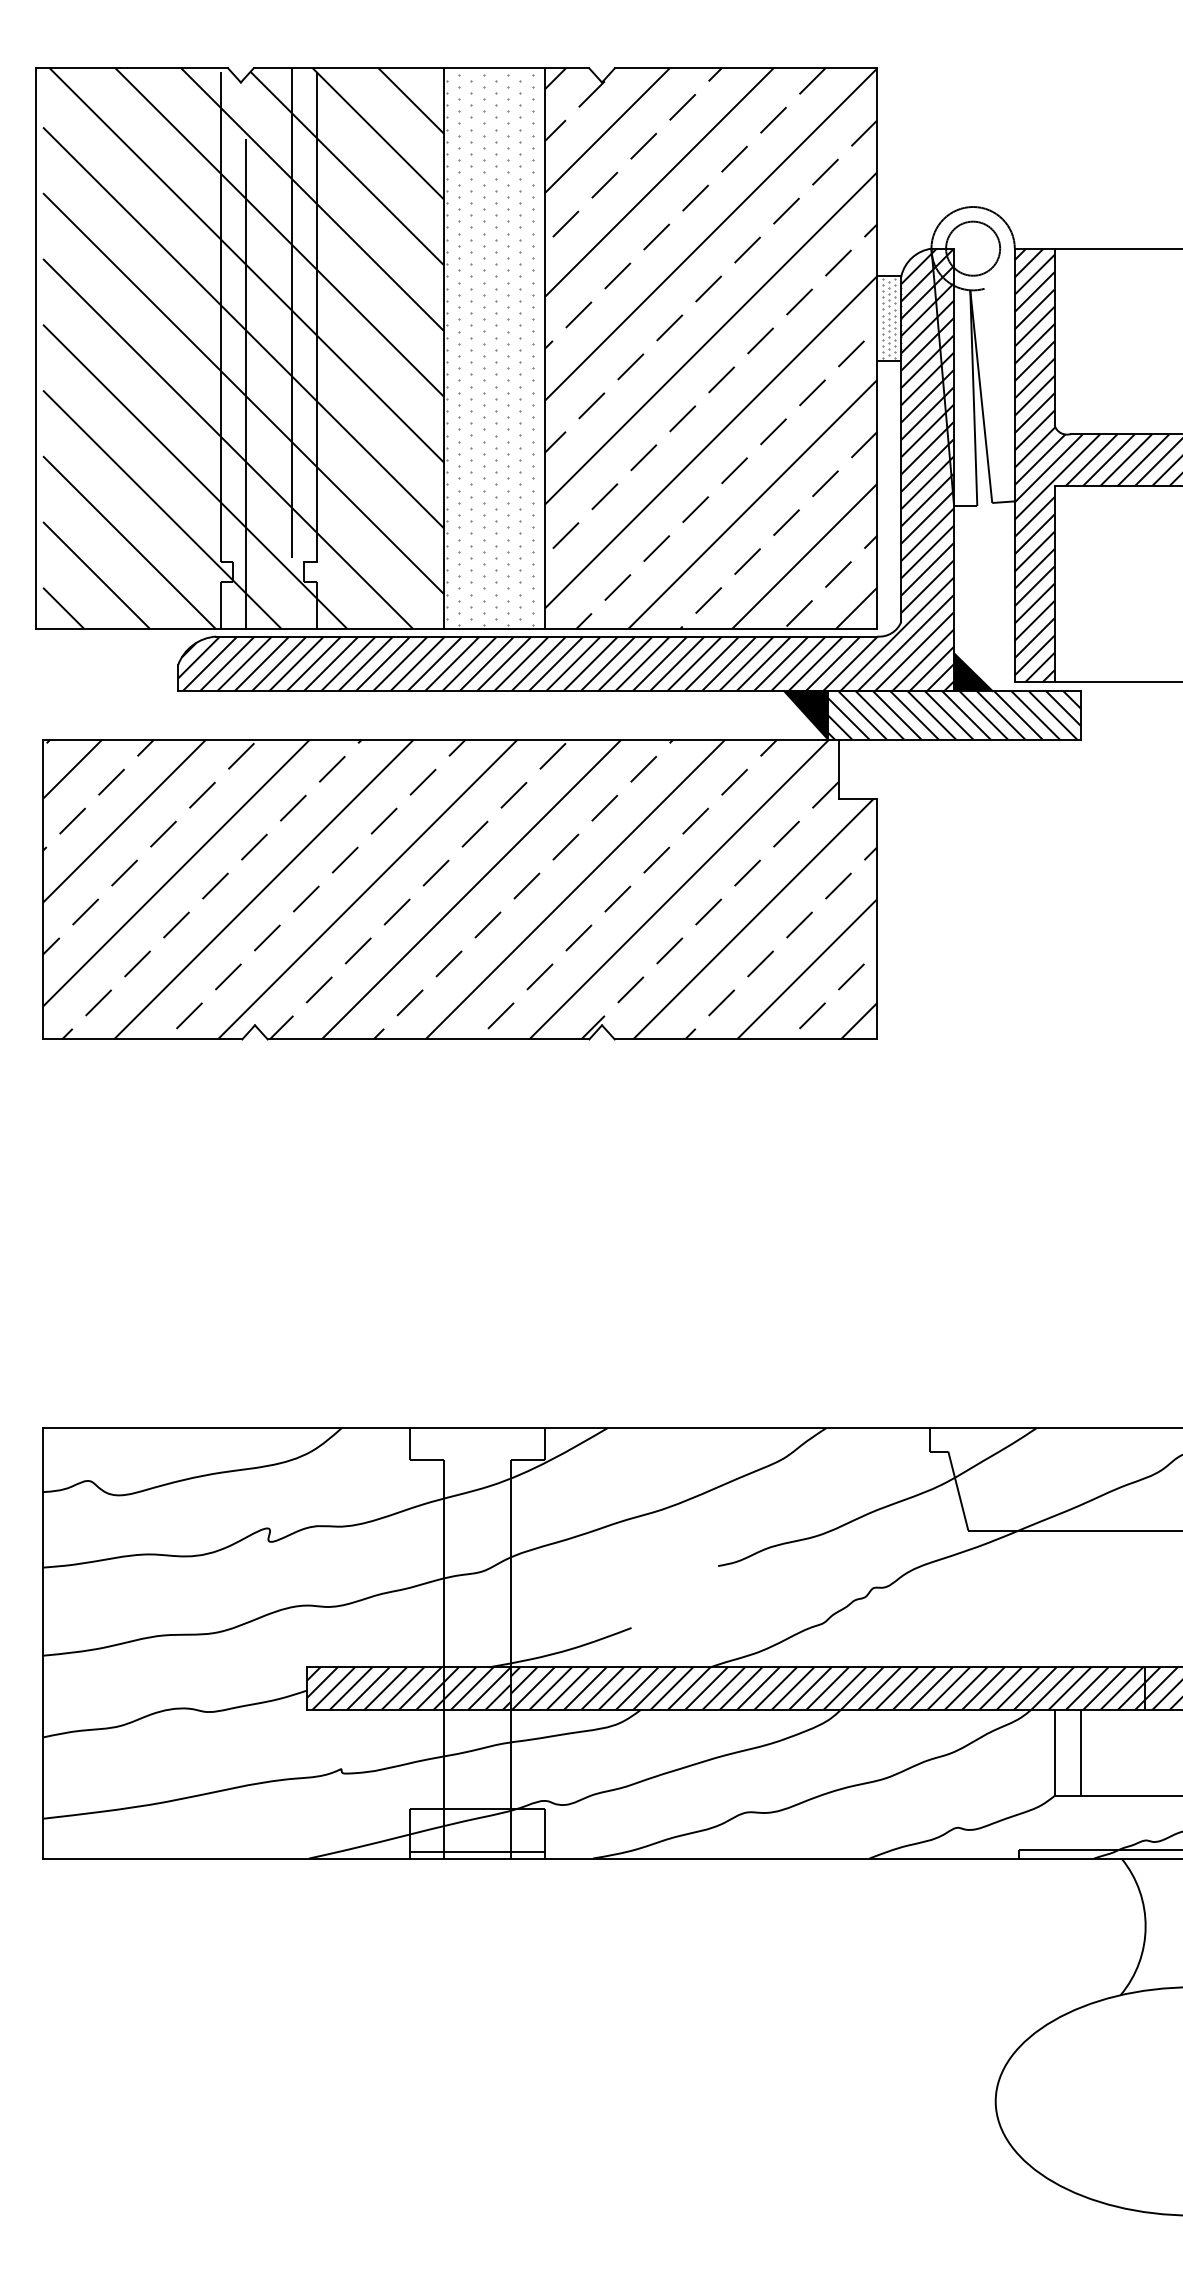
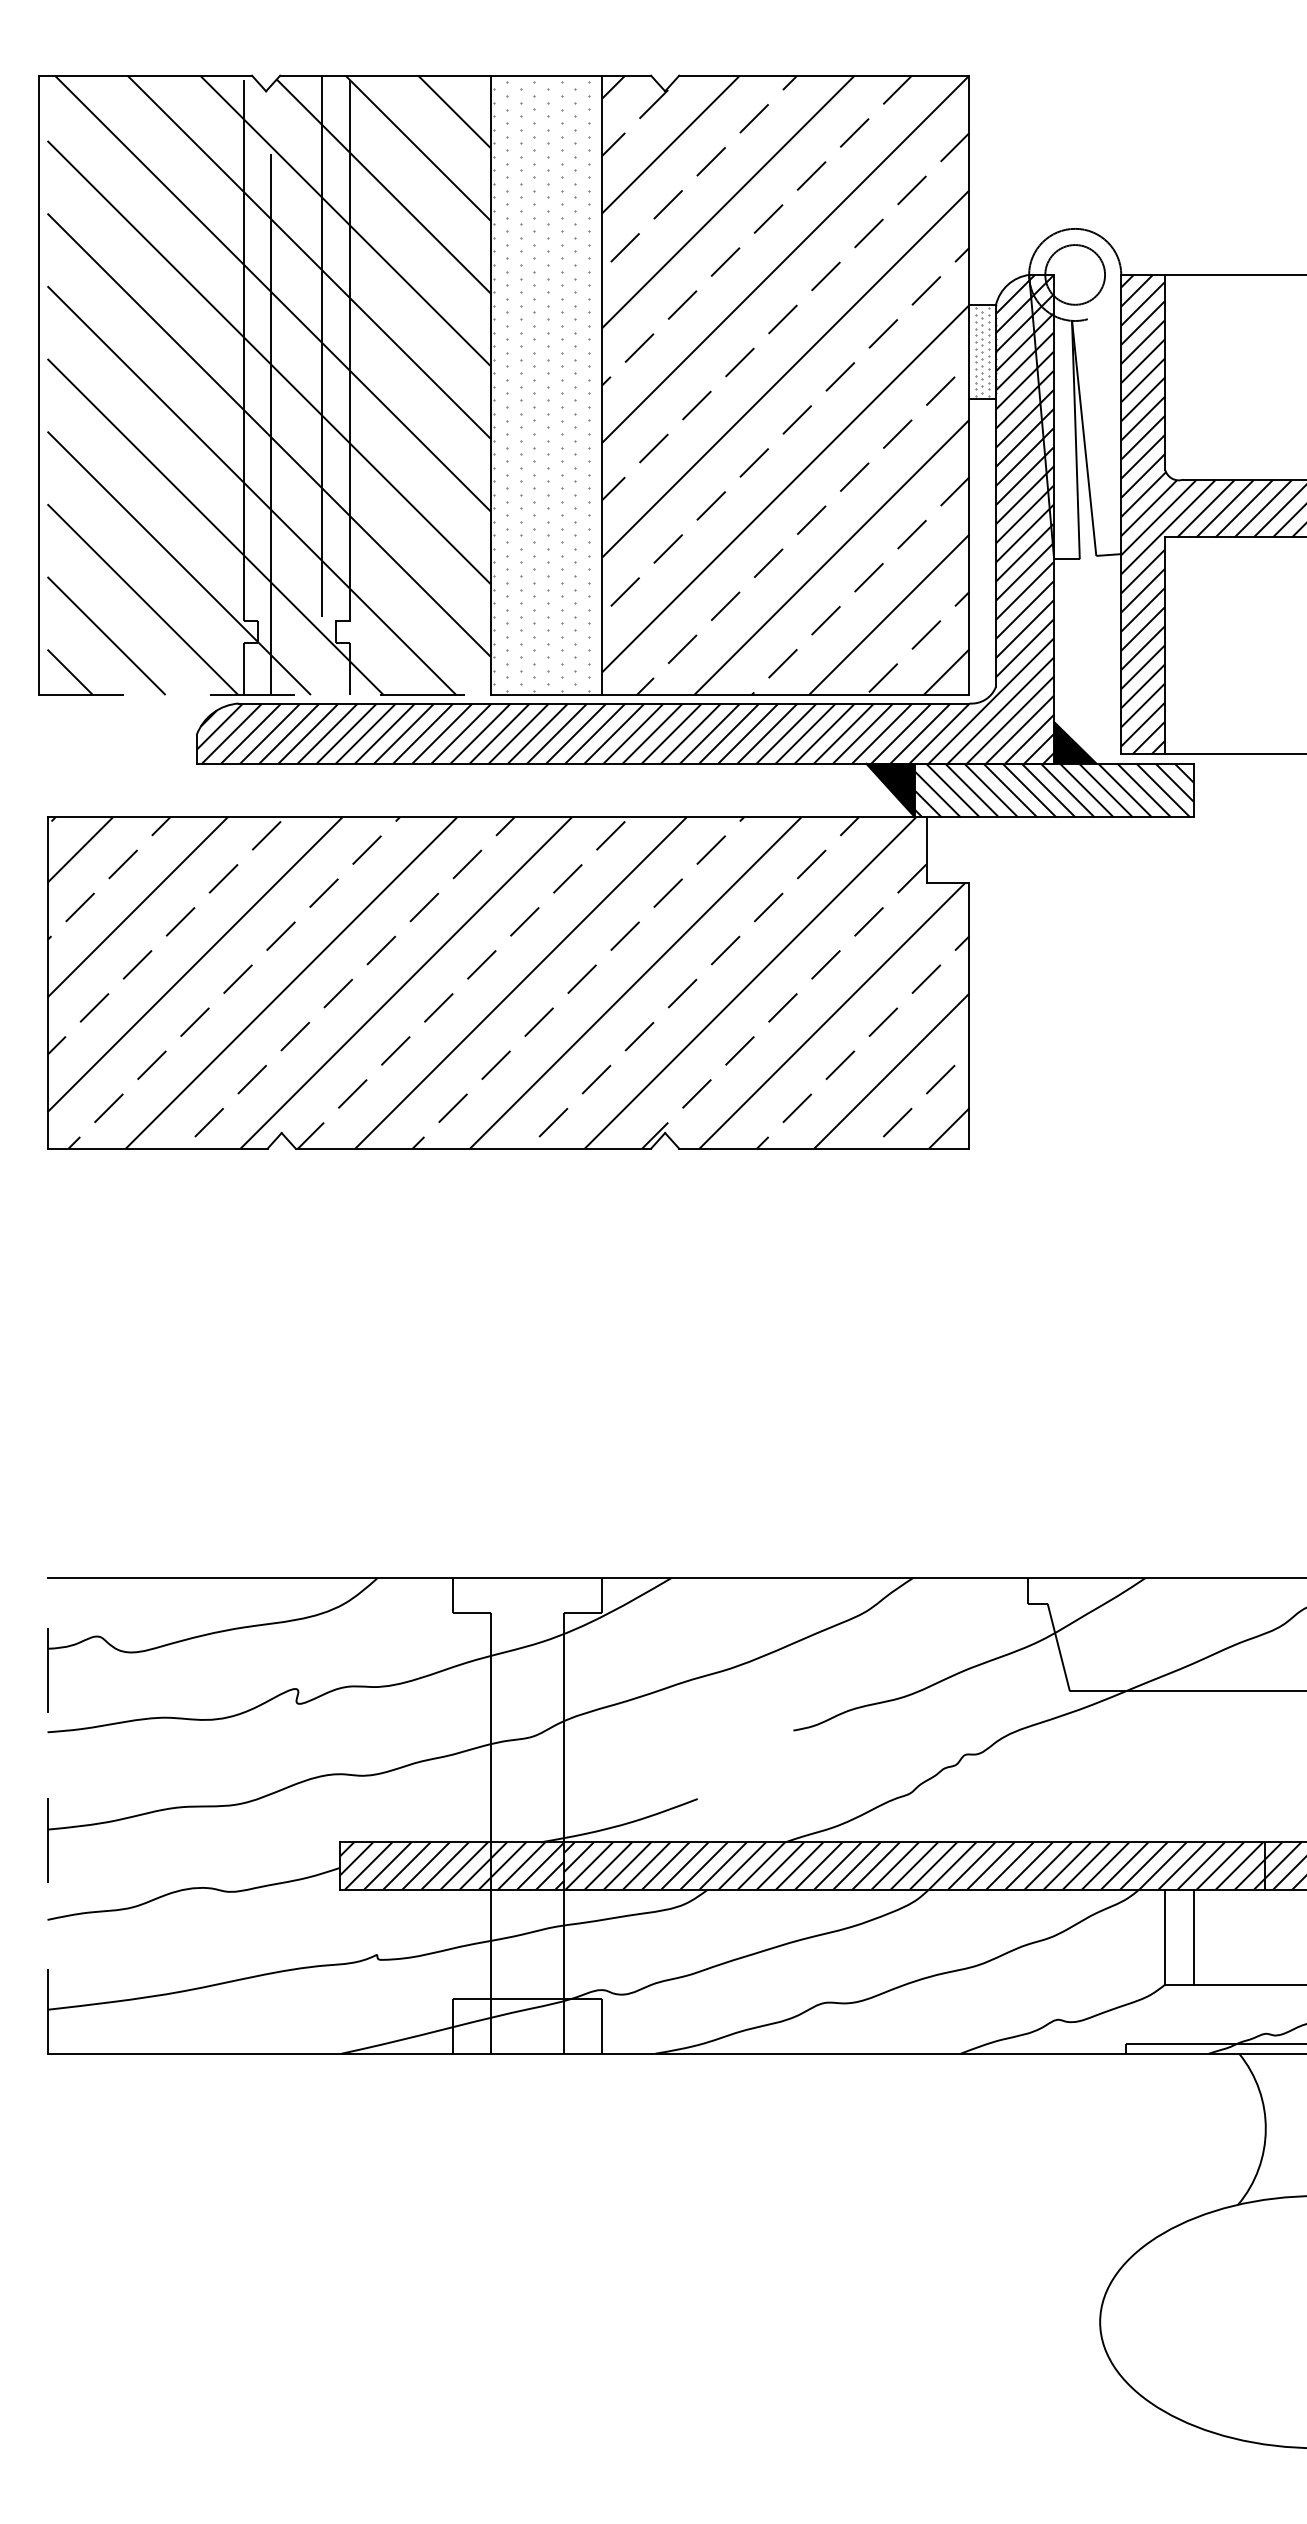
line: (240, 629) -> (265, 695), solid -> dashed
line: (43, 1642) -> (47, 1815), solid -> dashed
line: (477, 1851) -> (527, 2046), removed

